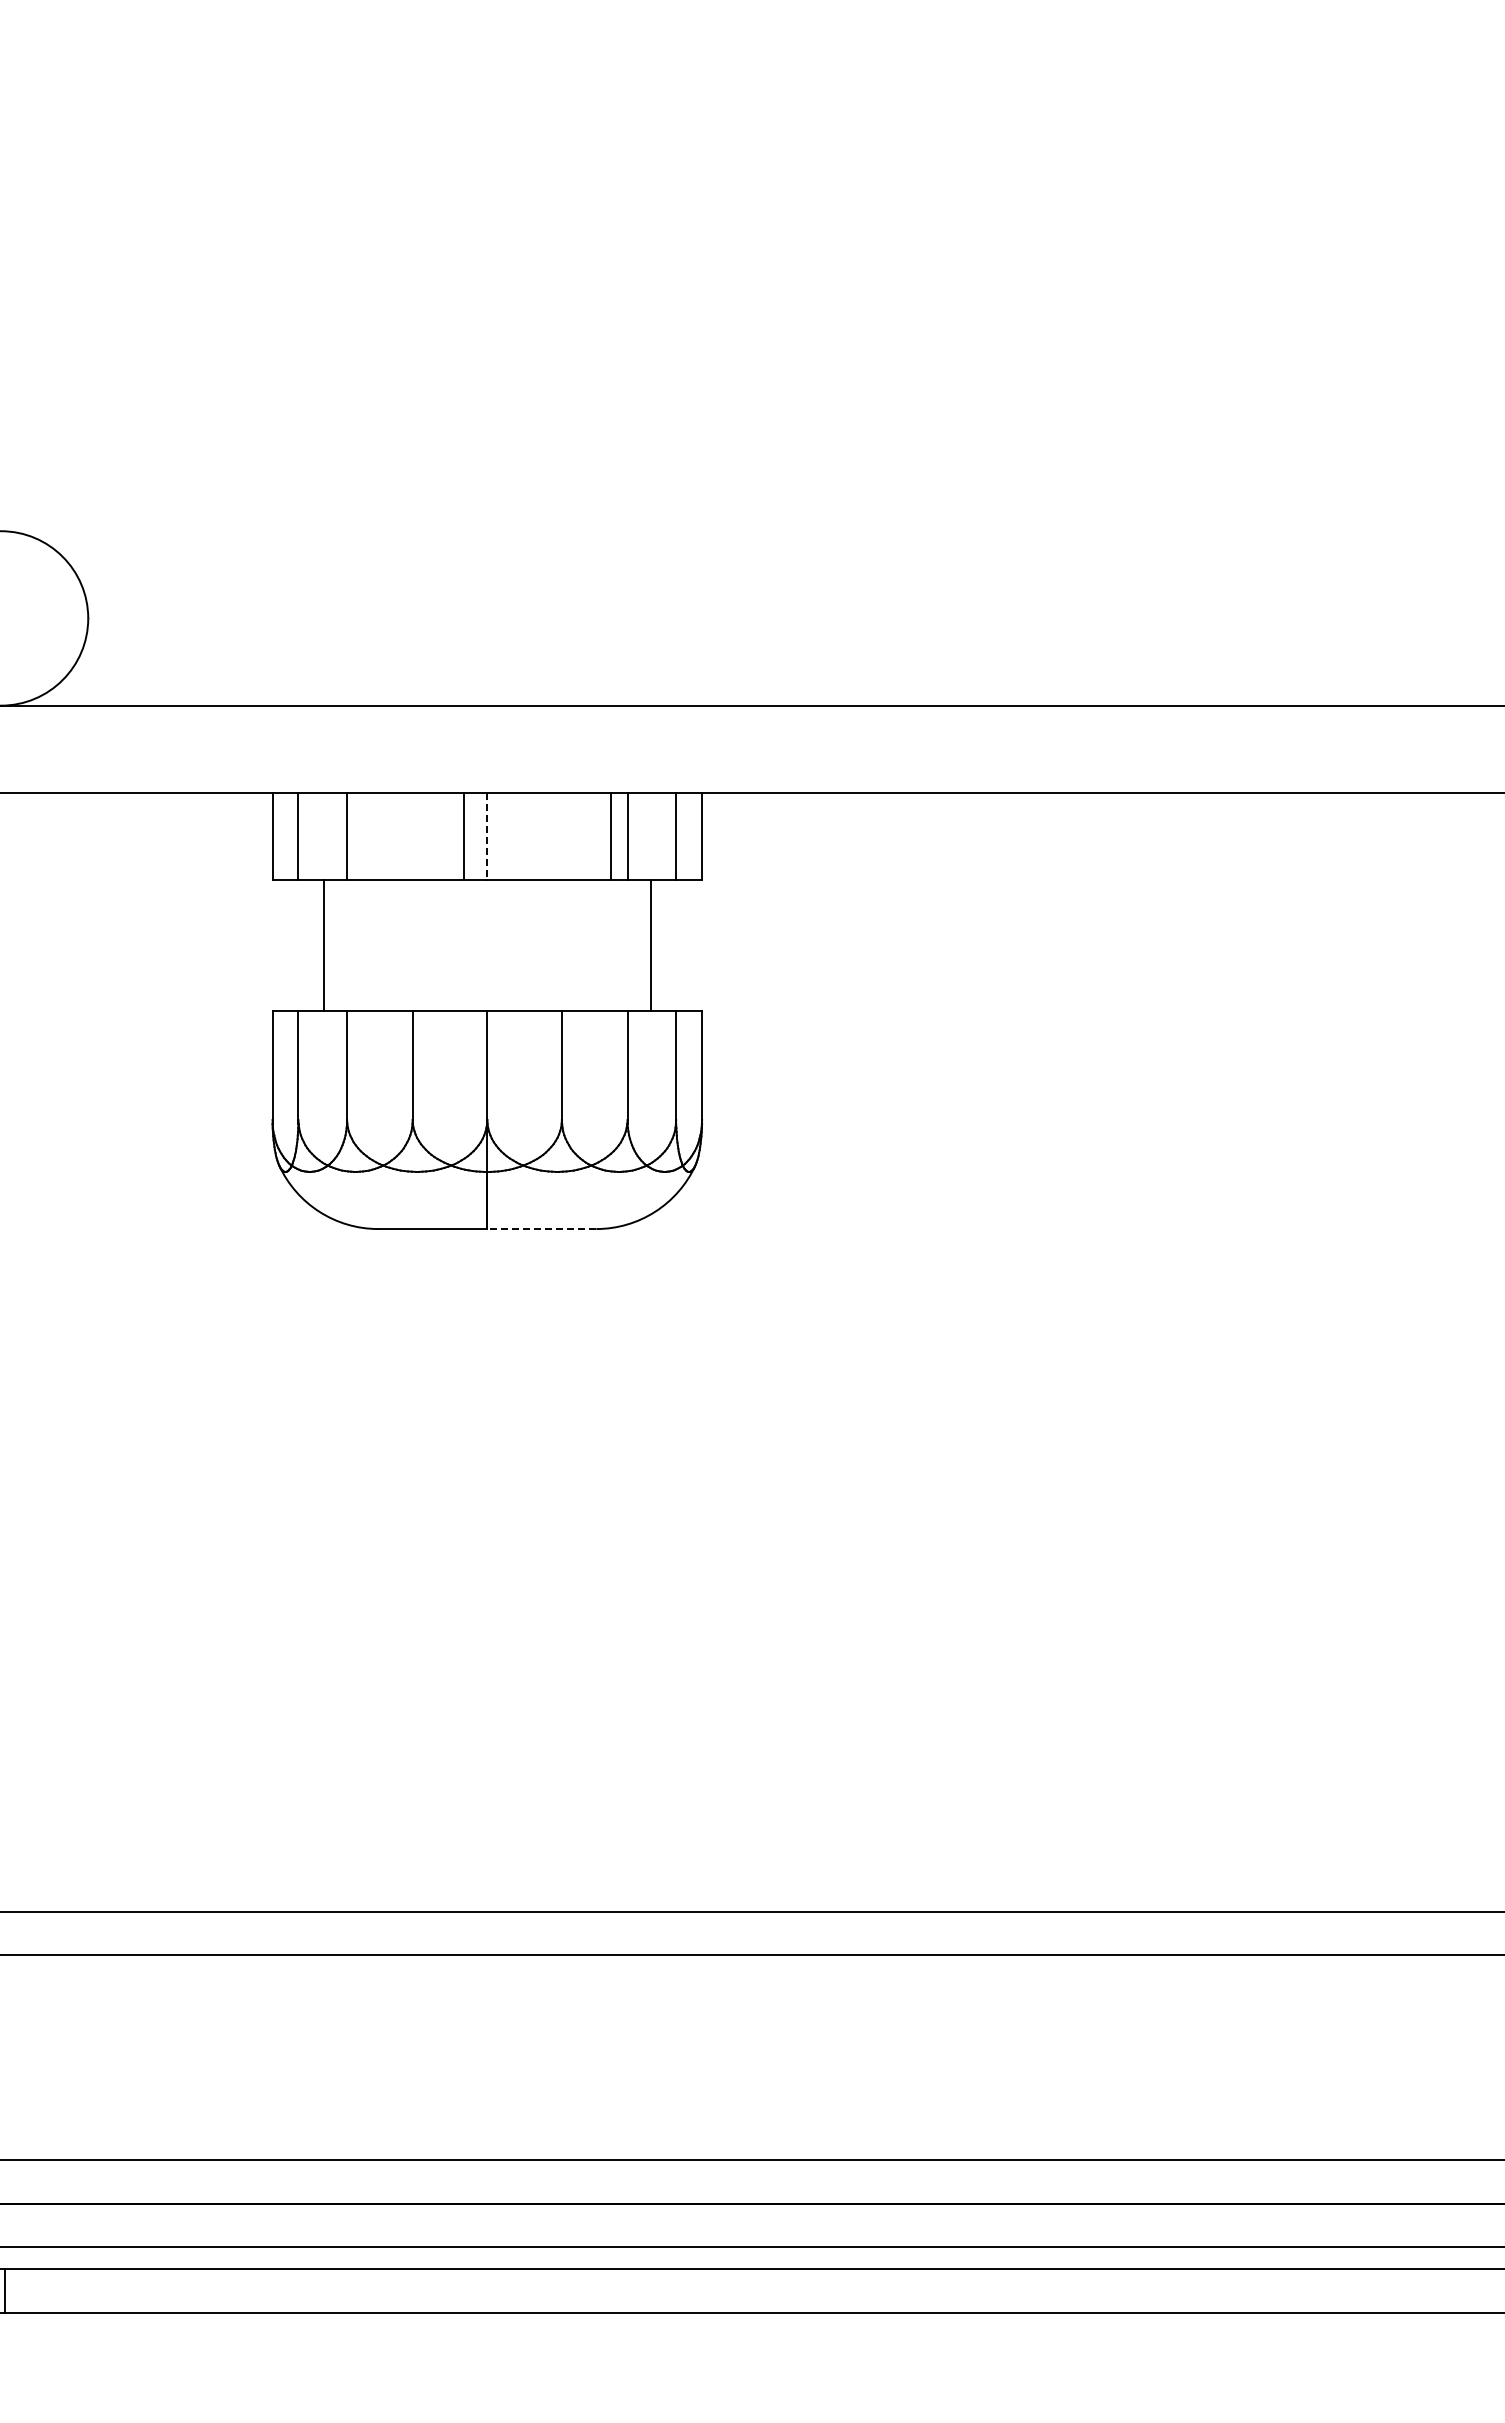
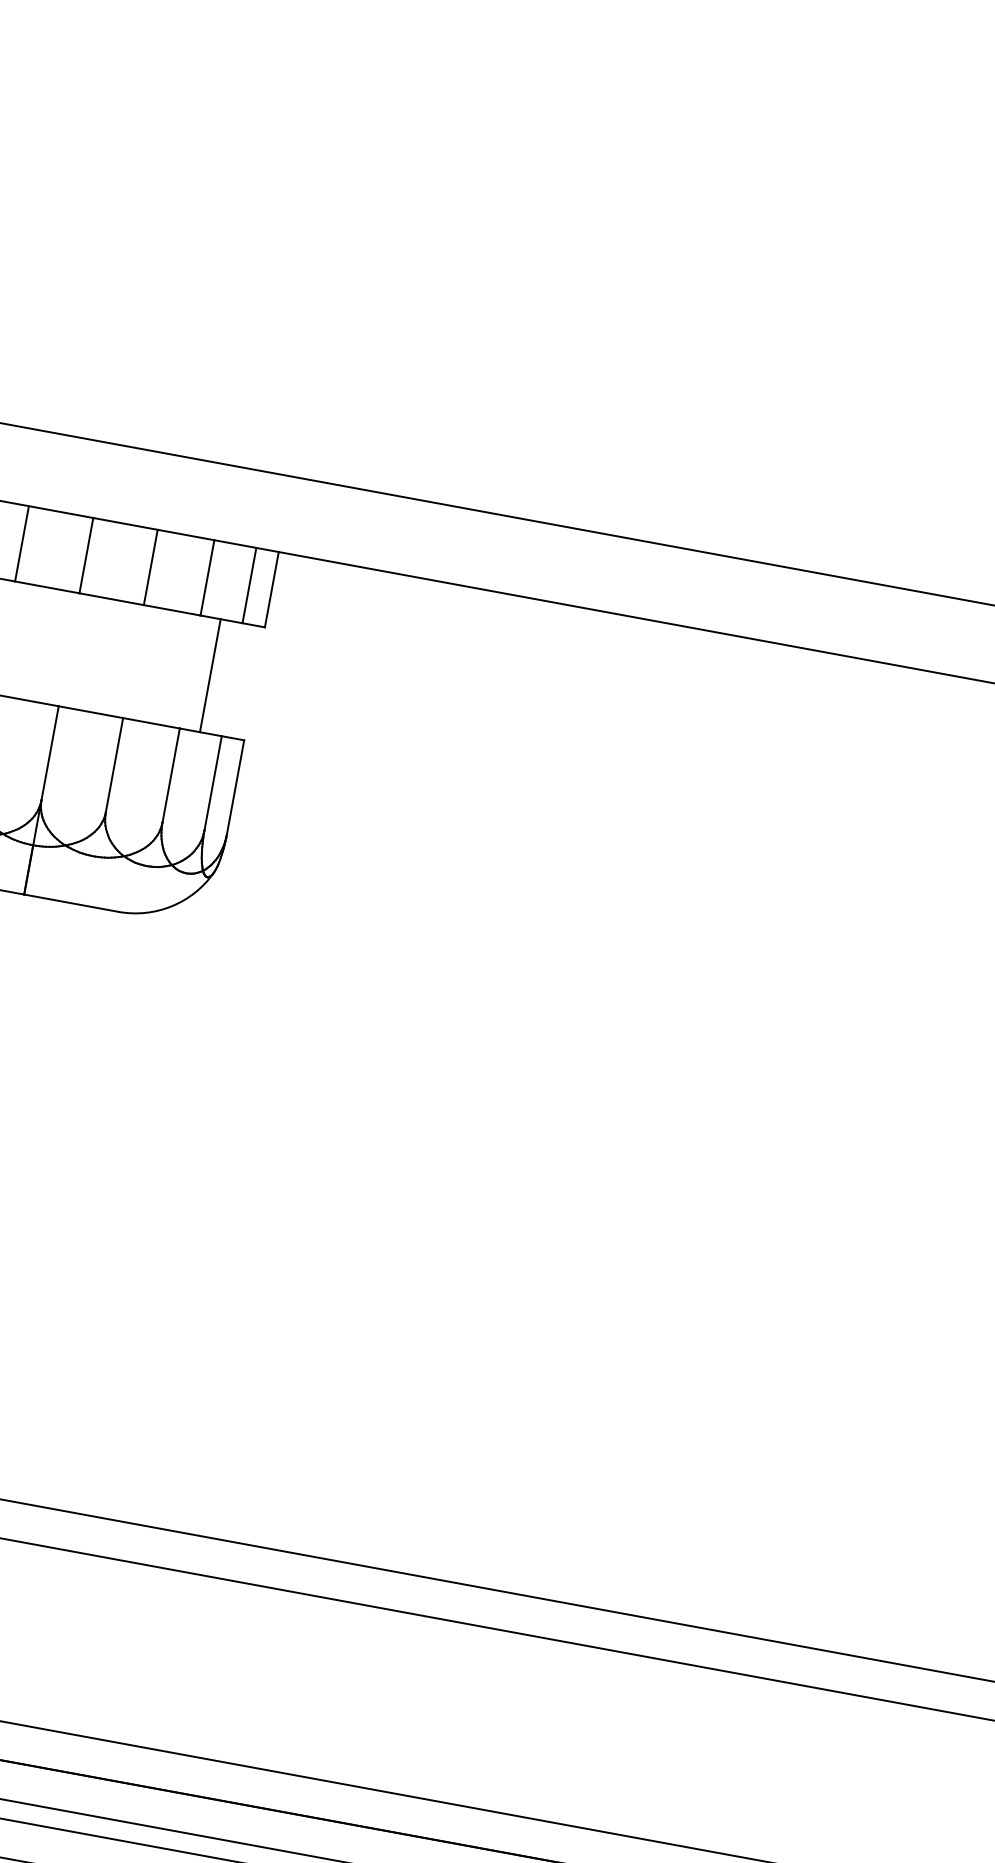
line: (463, 836) -> (21, 543), moved
line: (487, 836) -> (86, 555), dashed -> solid
line: (610, 836) -> (150, 567), moved
line: (541, 1229) -> (70, 903), dashed -> solid

